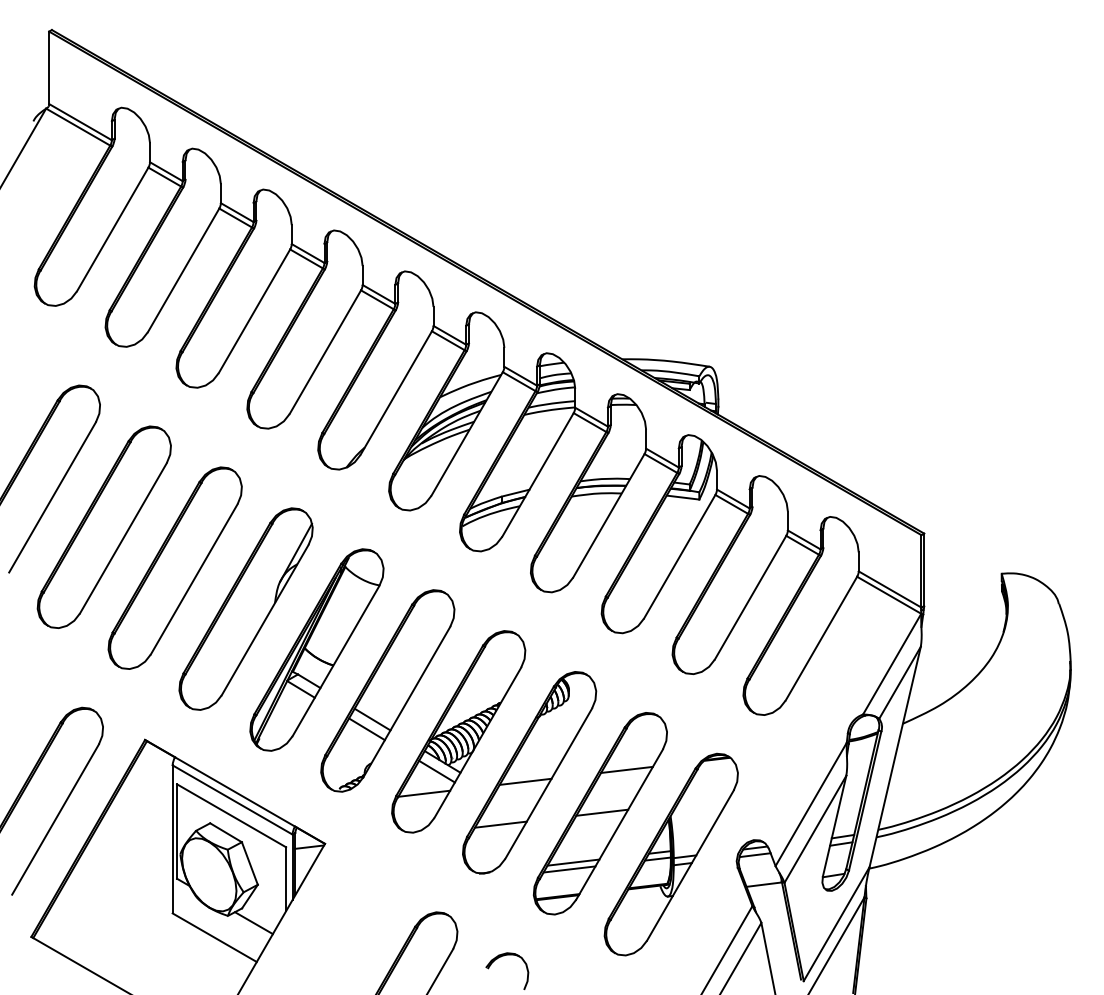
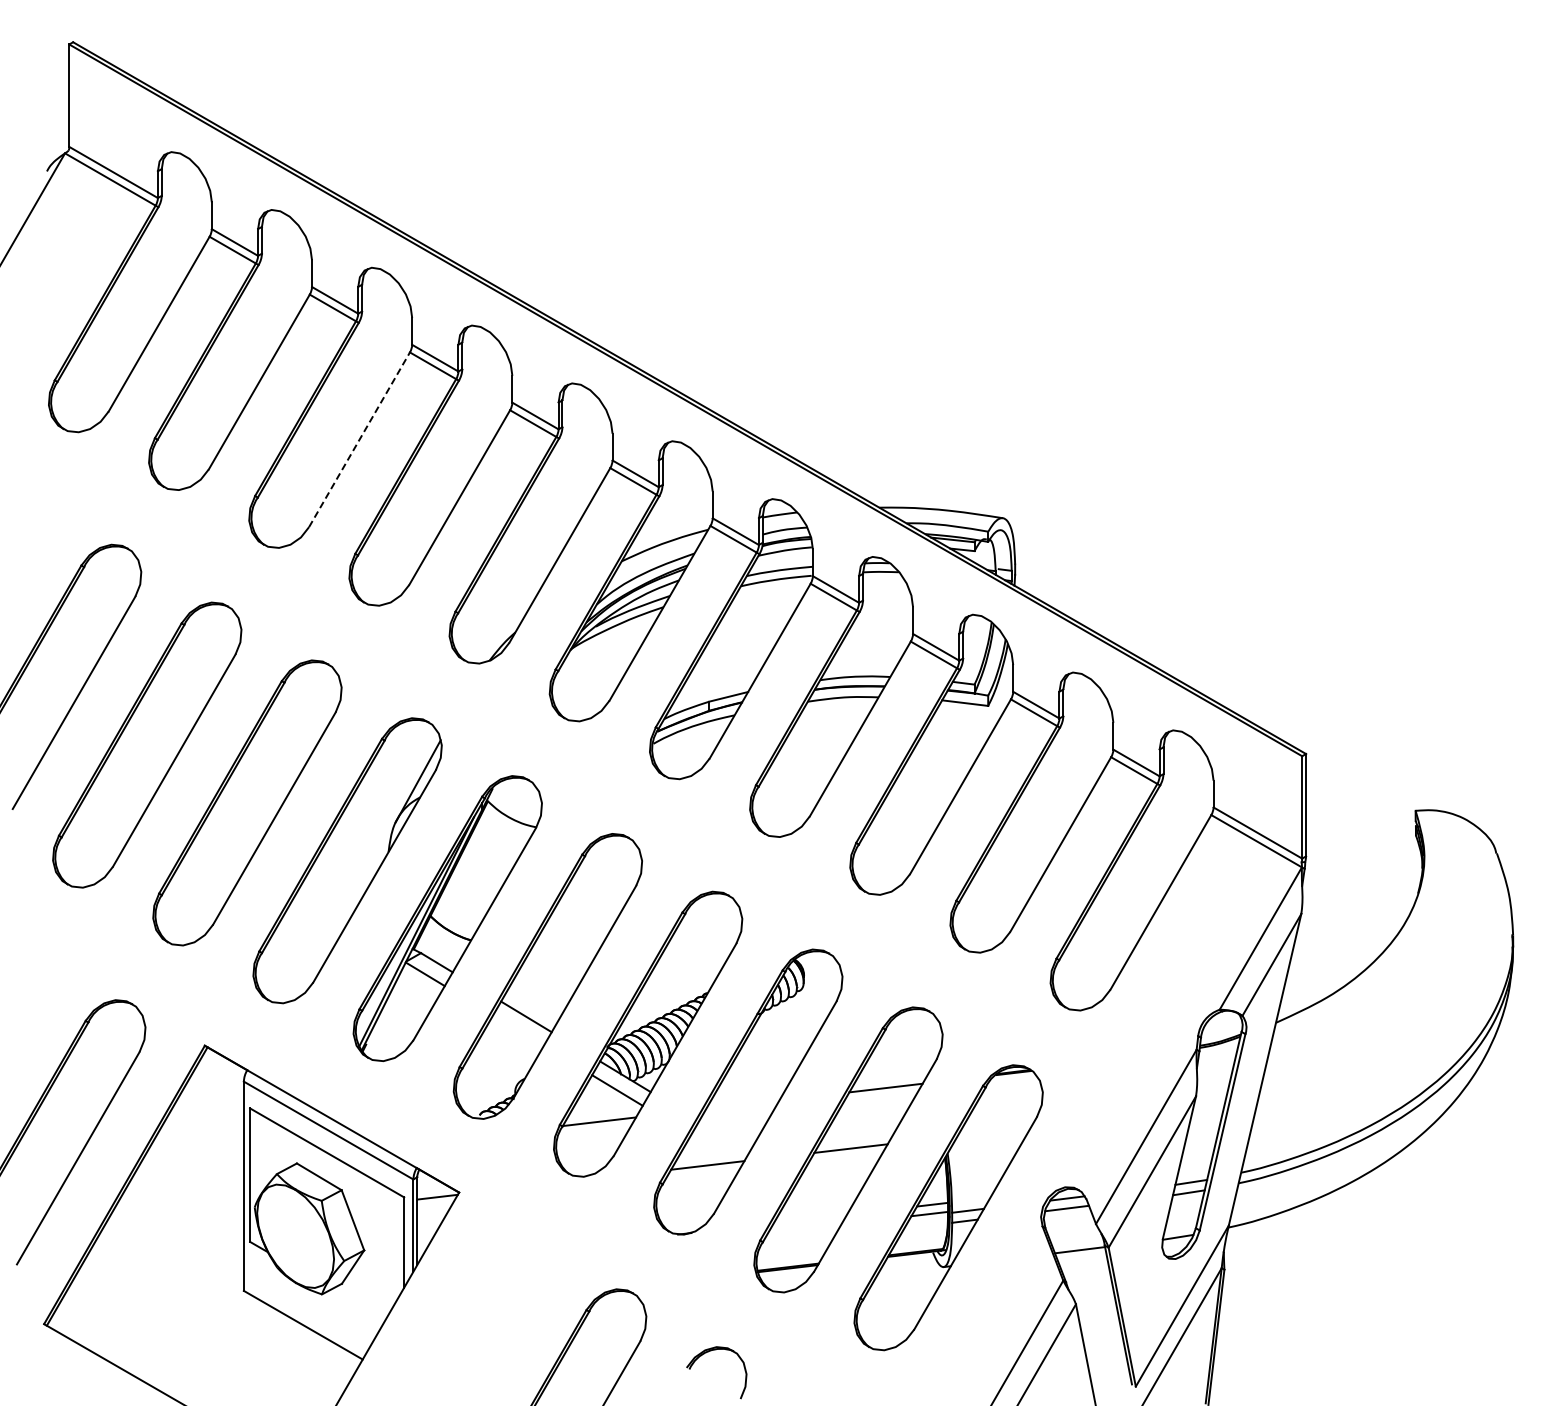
line: (254, 311) -> (359, 439), solid -> dashed
line: (366, 729) -> (518, 1030), removed
line: (525, 781) -> (742, 1104), removed
line: (573, 862) -> (810, 1218), removed
line: (569, 869) -> (804, 1228), removed
line: (253, 923) -> (358, 1304), removed

